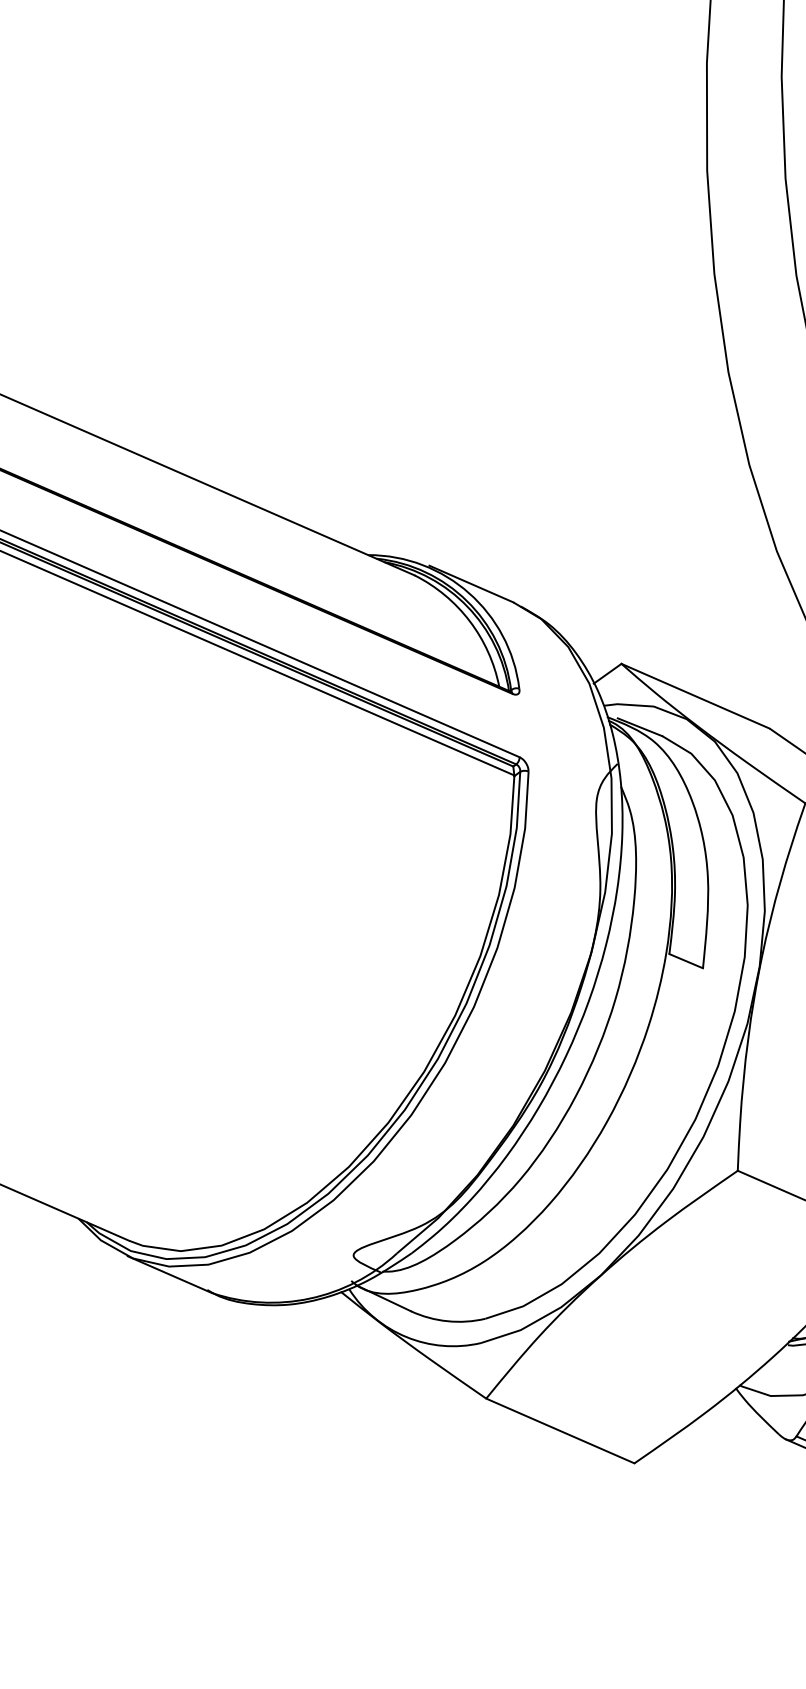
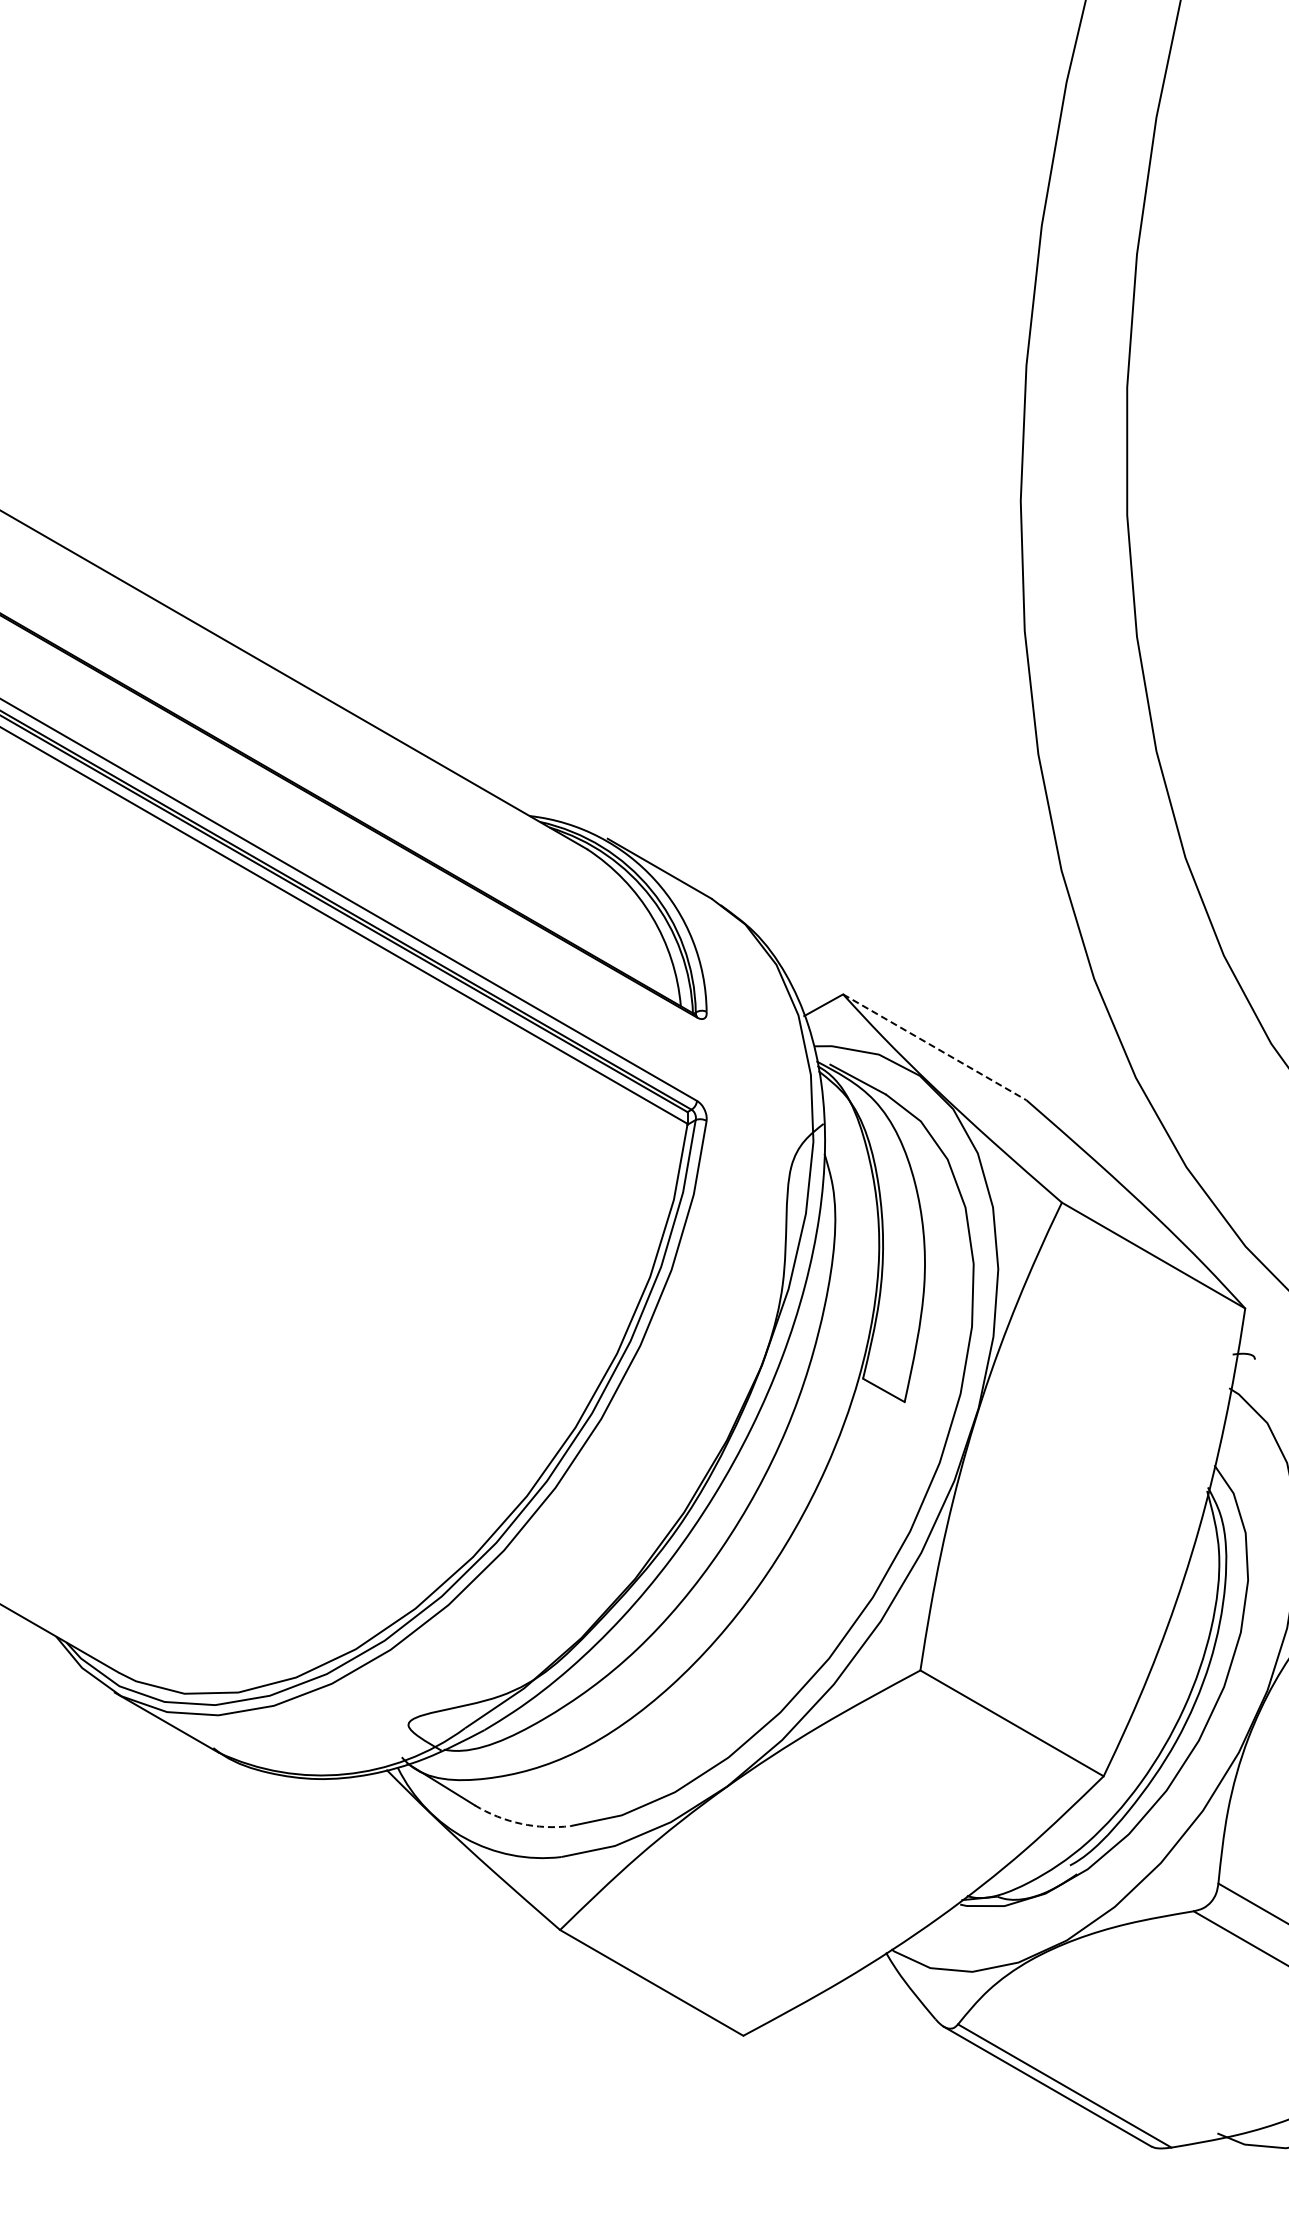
line: (695, 696) -> (934, 1047), solid -> dashed
arc: (447, 1321) -> (521, 1823), solid -> dashed

